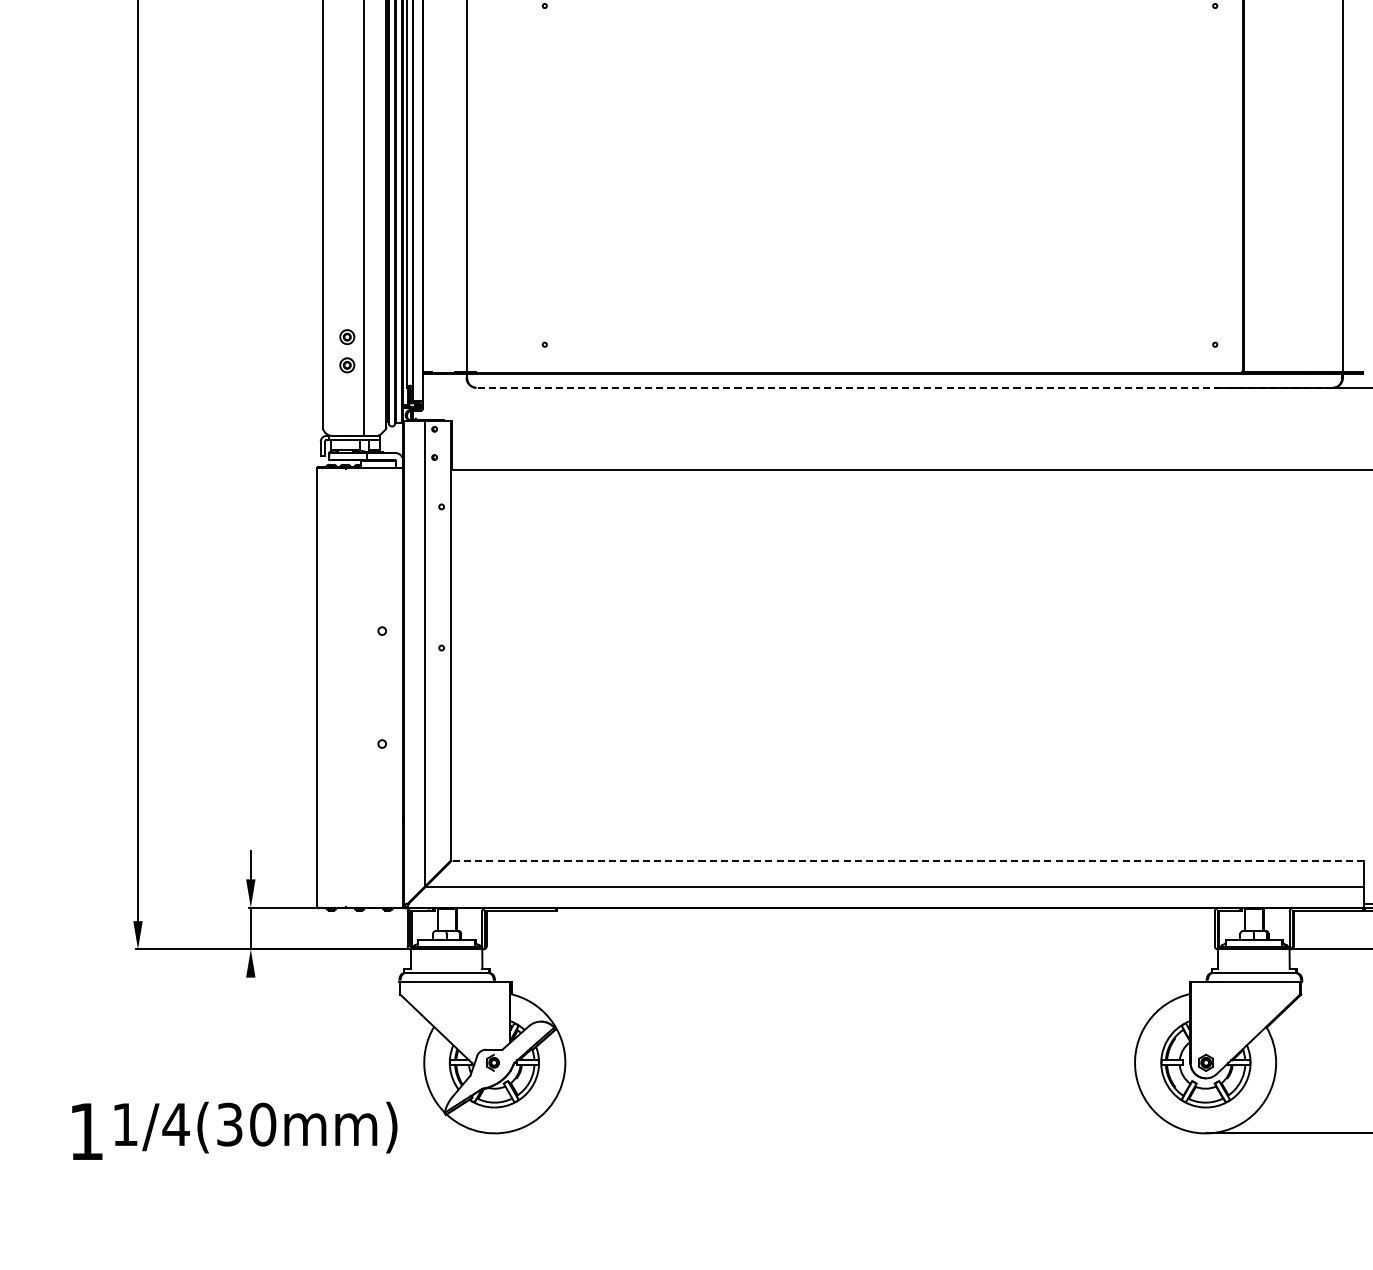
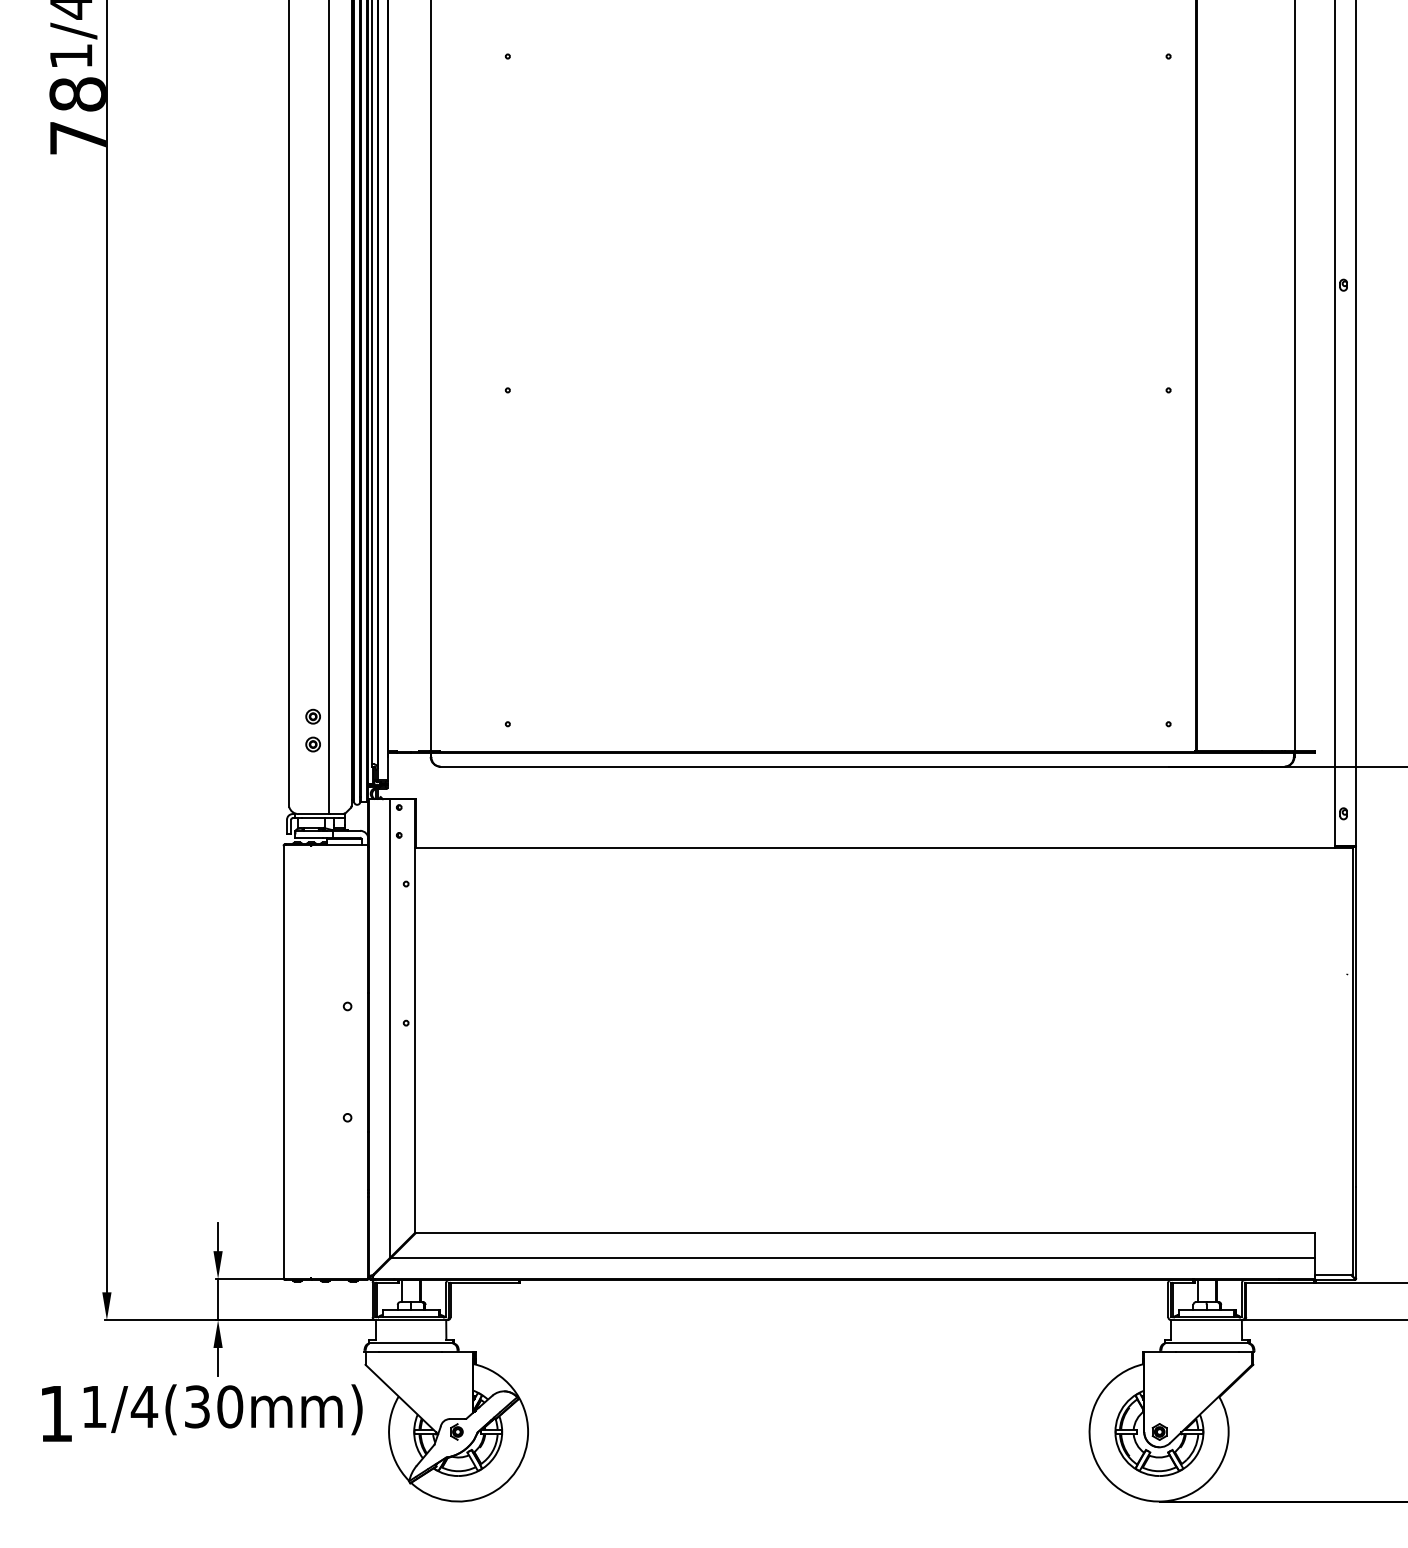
line: (904, 387) -> (862, 766), dashed -> solid
line: (907, 861) -> (865, 1233), dashed -> solid
line: (251, 991) -> (218, 1361), added
text: (235, 1130) -> (202, 1412), moved

